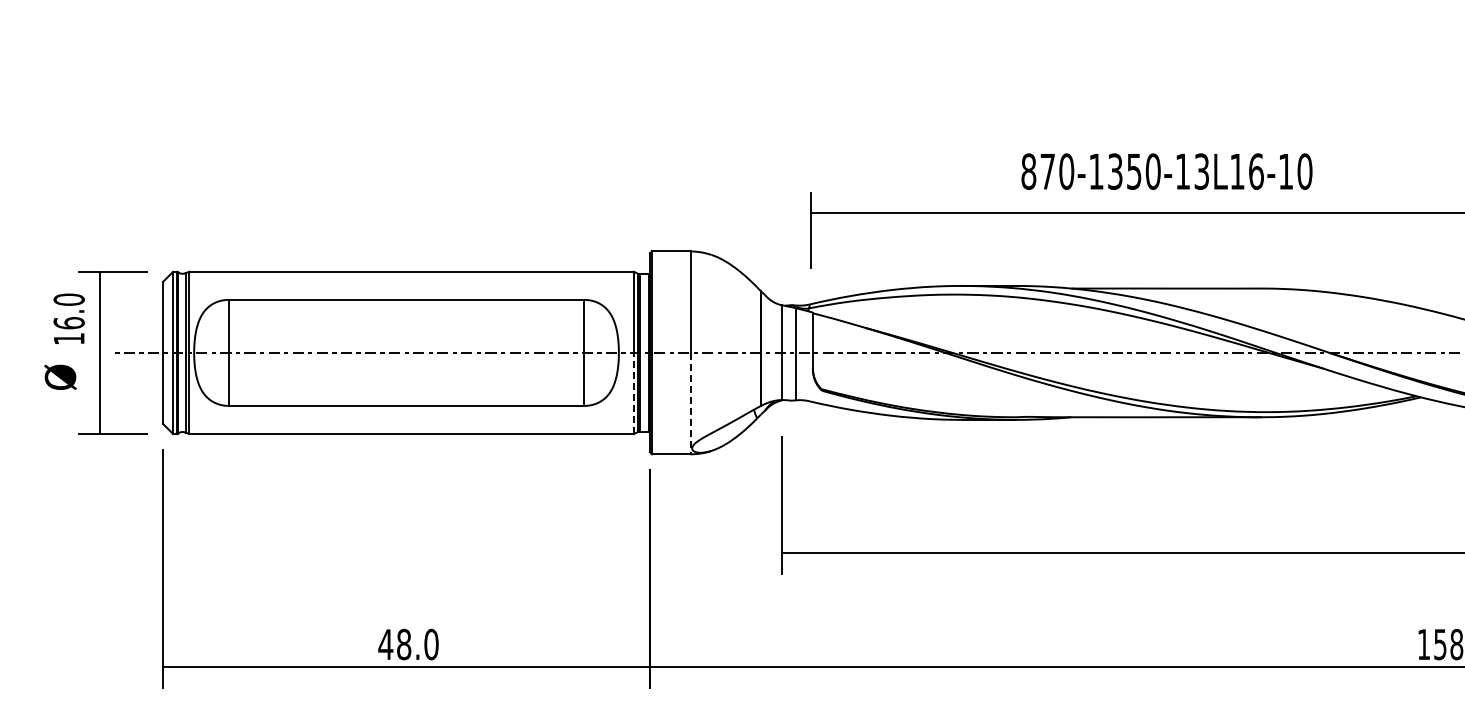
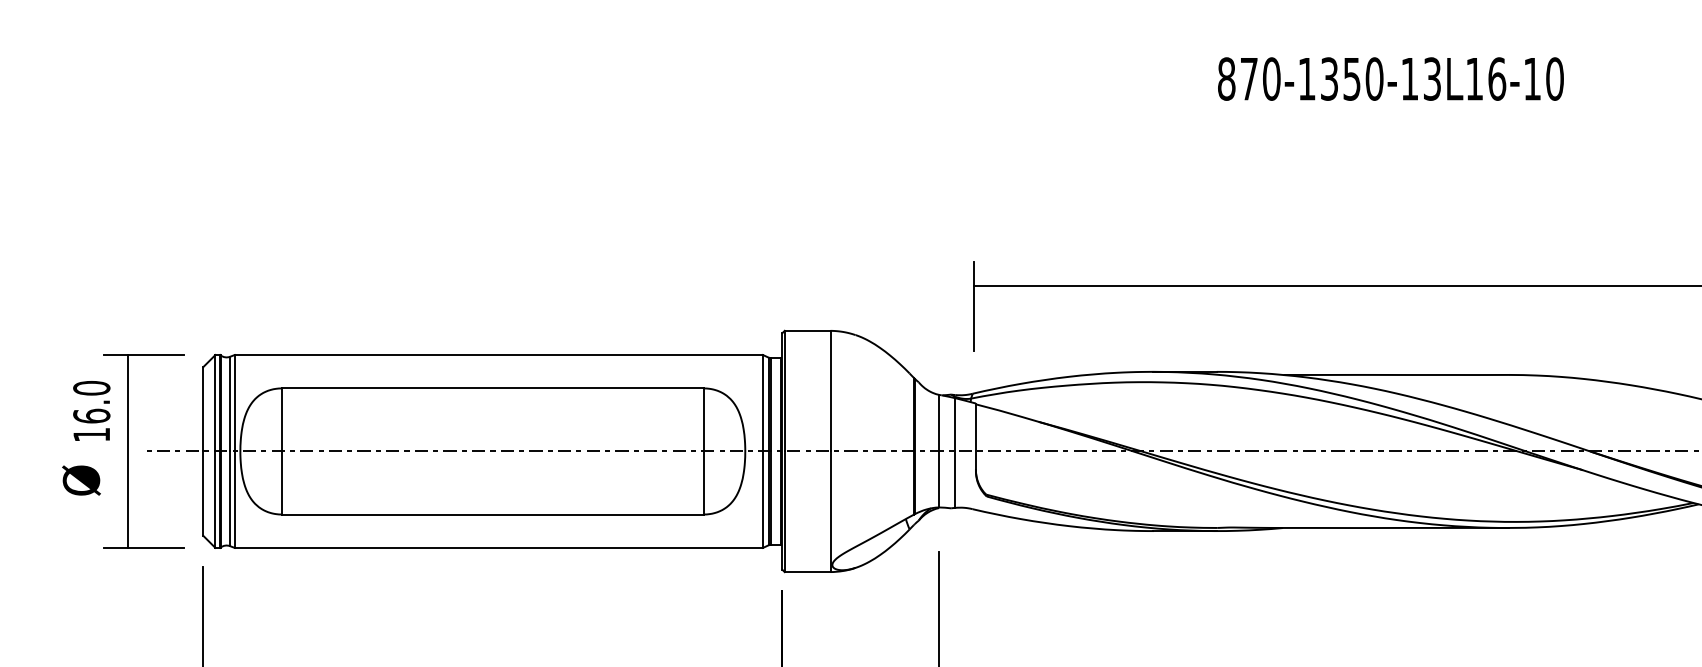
text: (1166, 171) -> (1390, 78), moved
line: (633, 393) -> (762, 499), dashed -> solid
line: (690, 403) -> (830, 511), dashed -> solid

